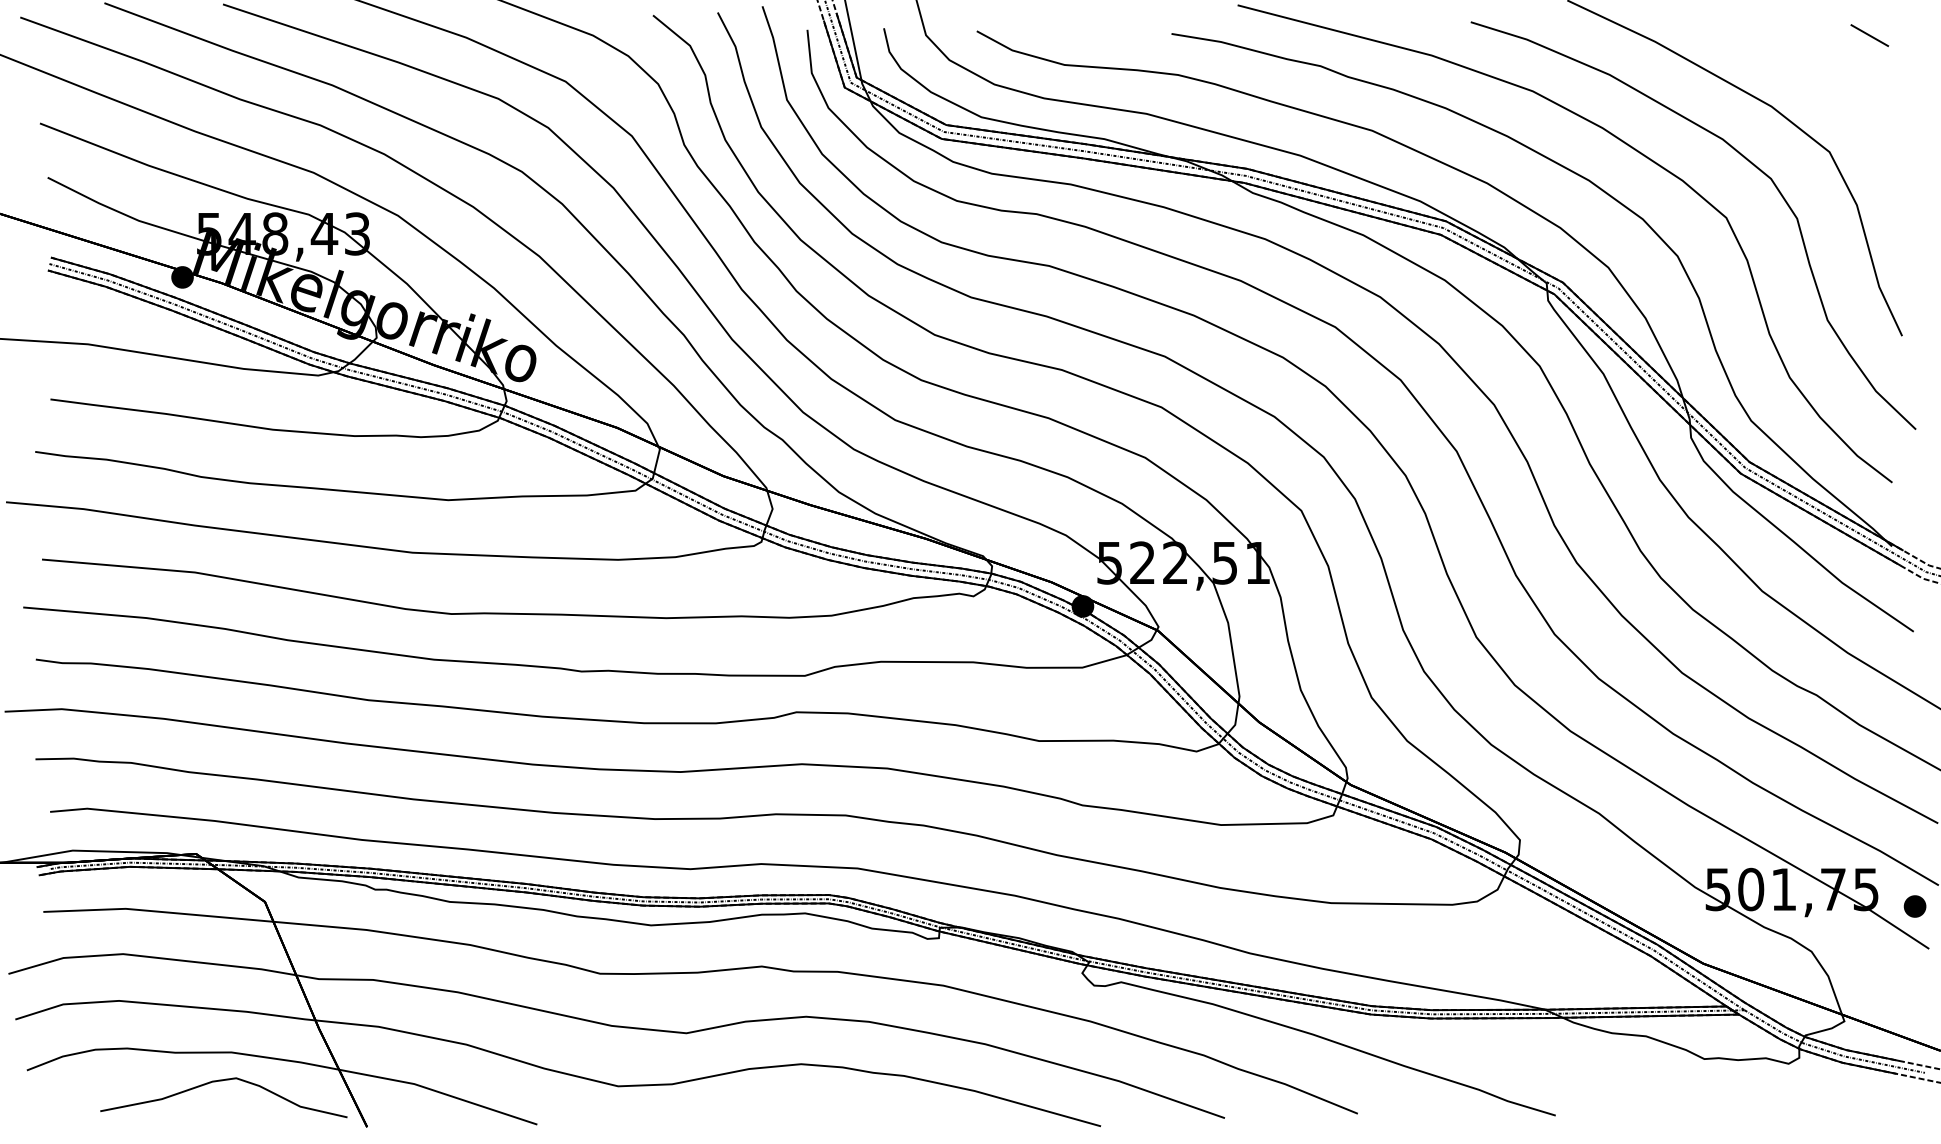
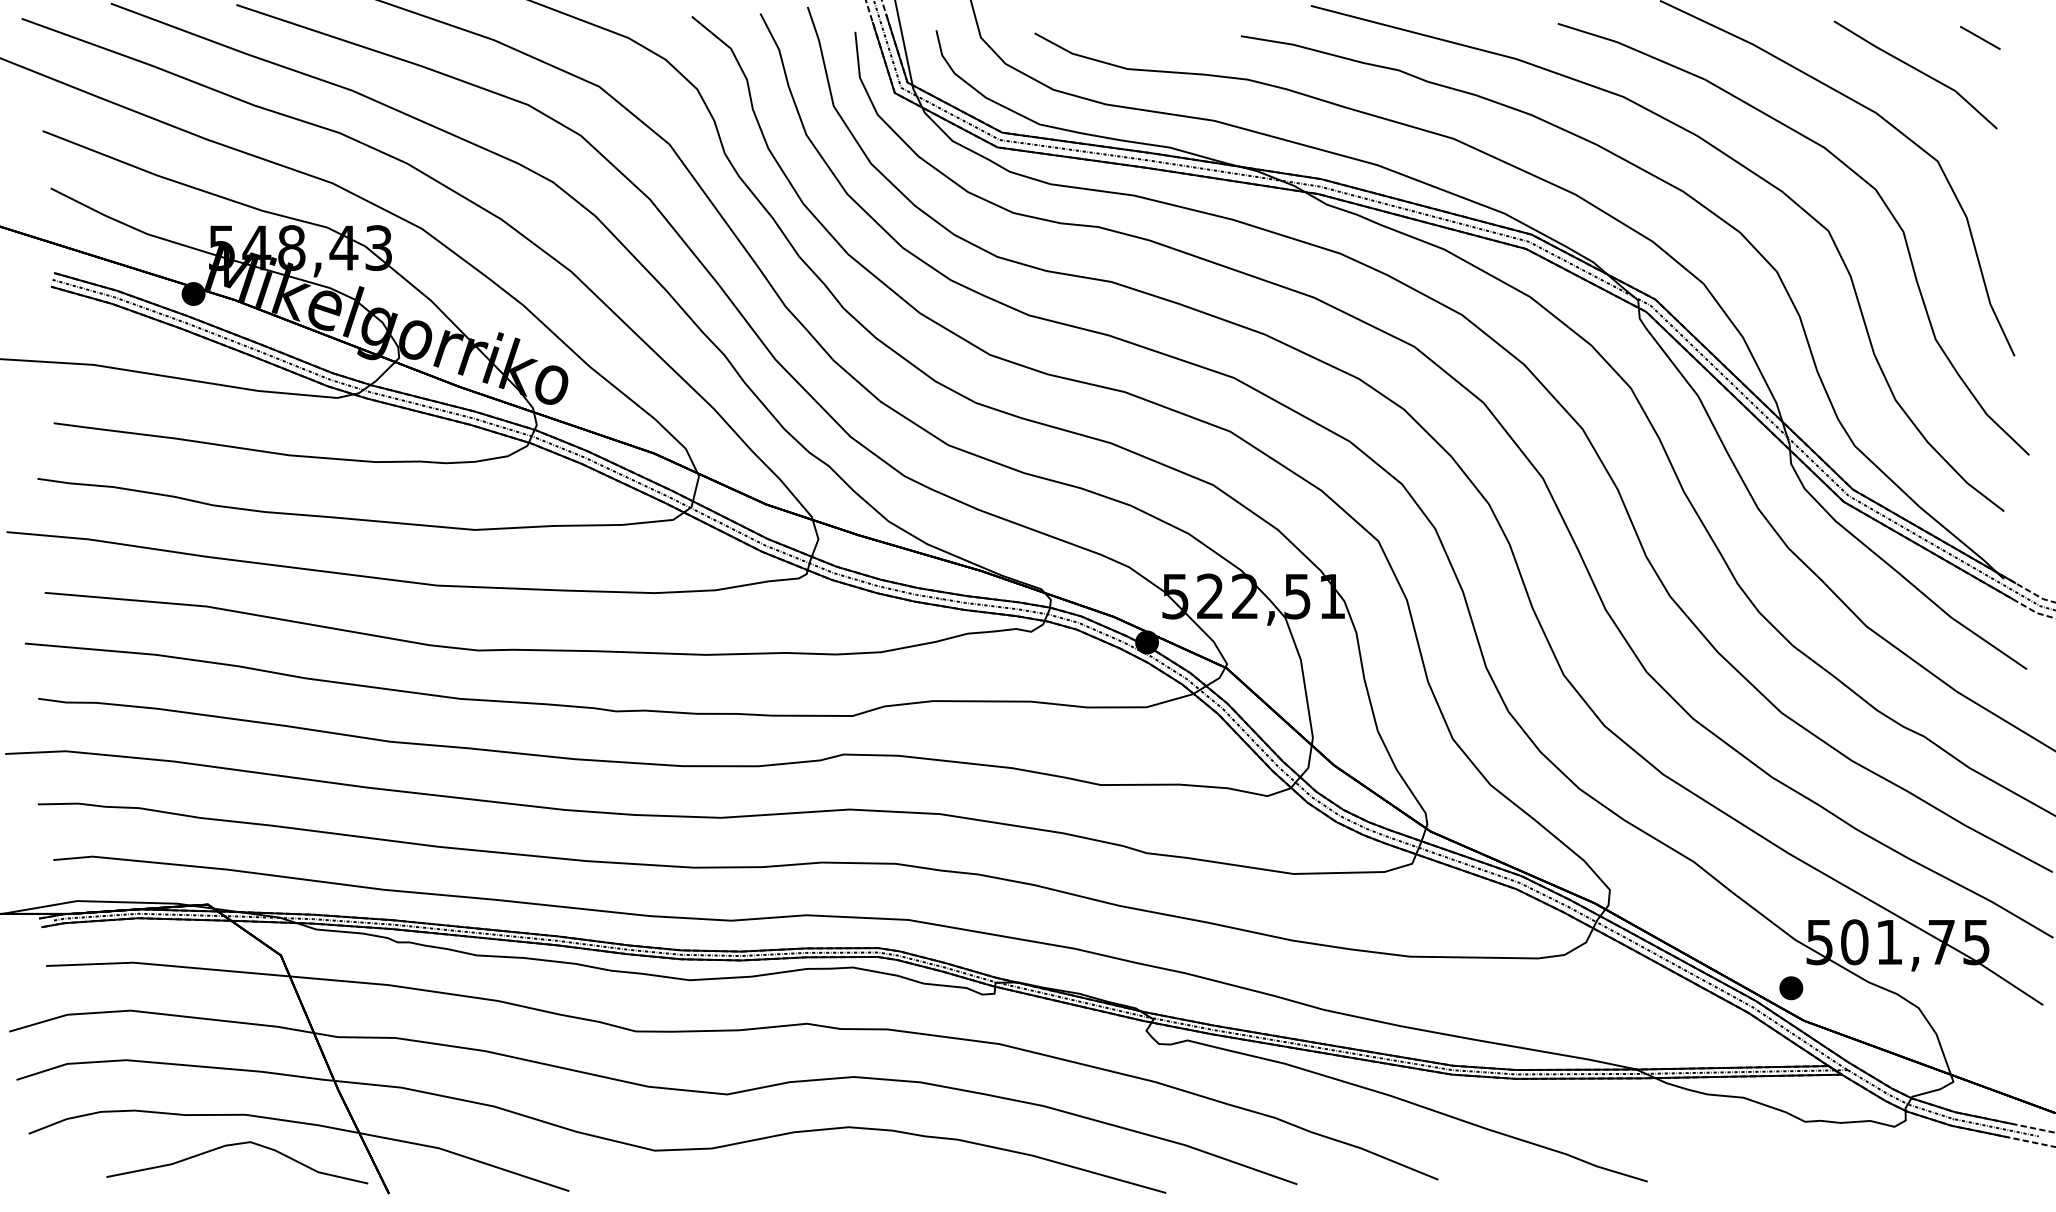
part: (1808, 70) -> (1915, 74), added
part: (1915, 906) -> (1791, 988), moved

